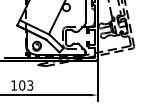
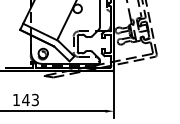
text: (21, 85) -> (25, 99), 103 -> 143

